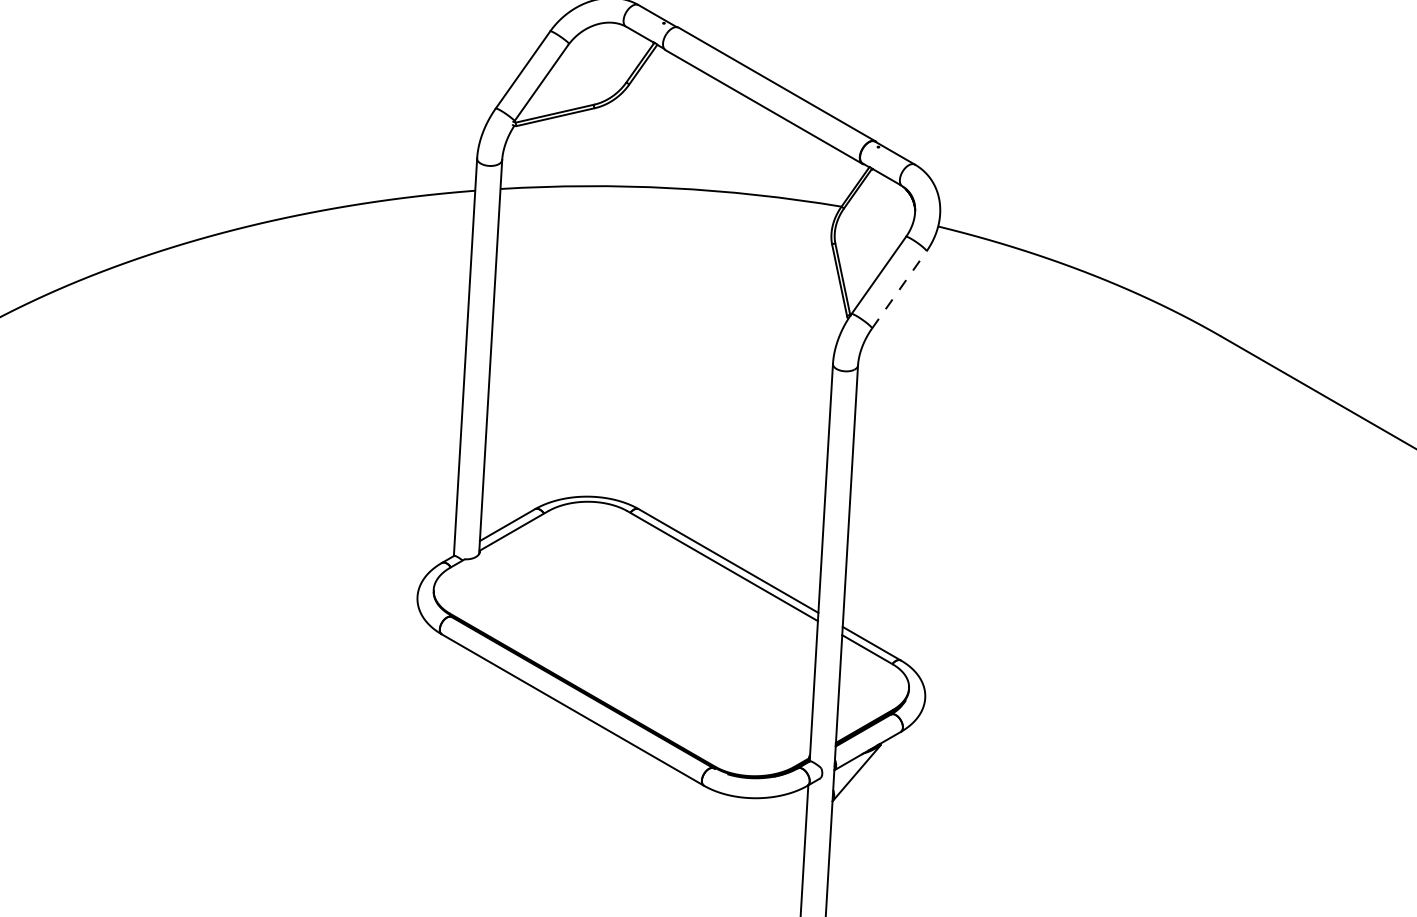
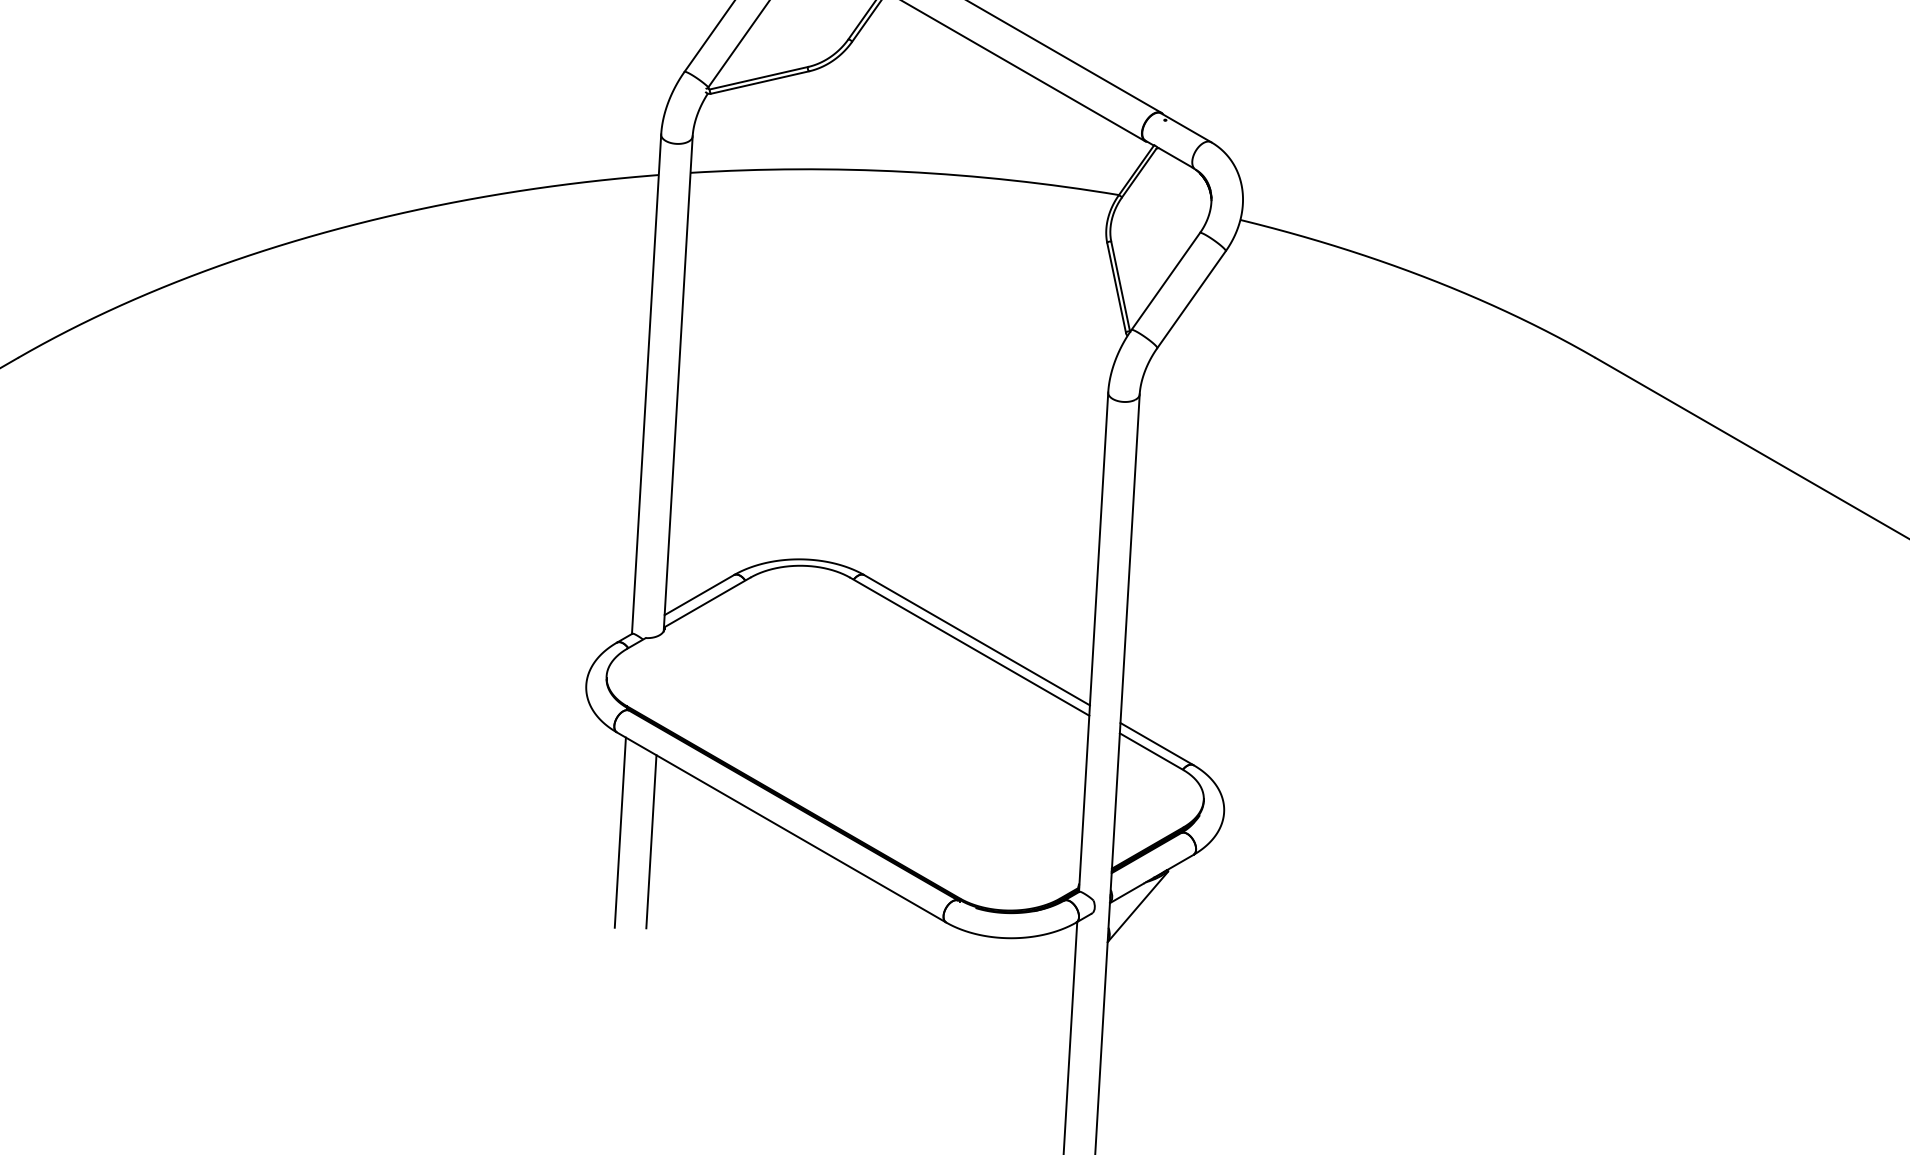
line: (899, 289) -> (1191, 299), dashed -> solid
line: (443, 714) -> (619, 832), added
line: (469, 721) -> (651, 841), added

